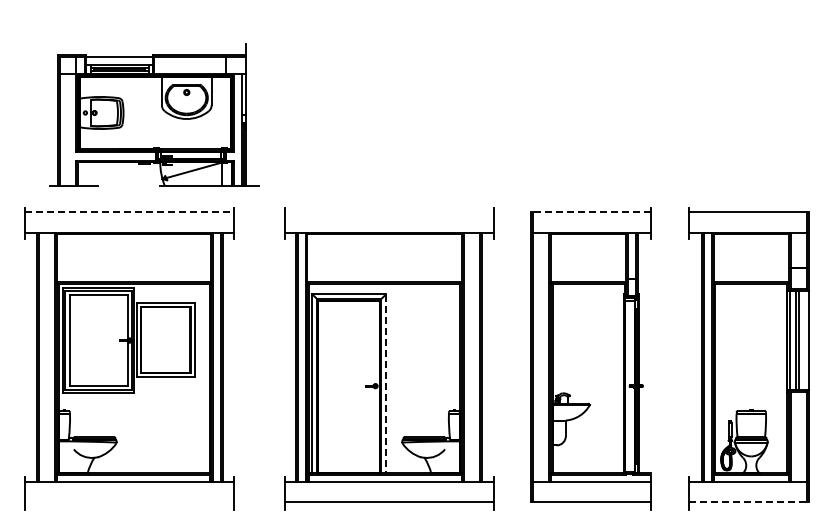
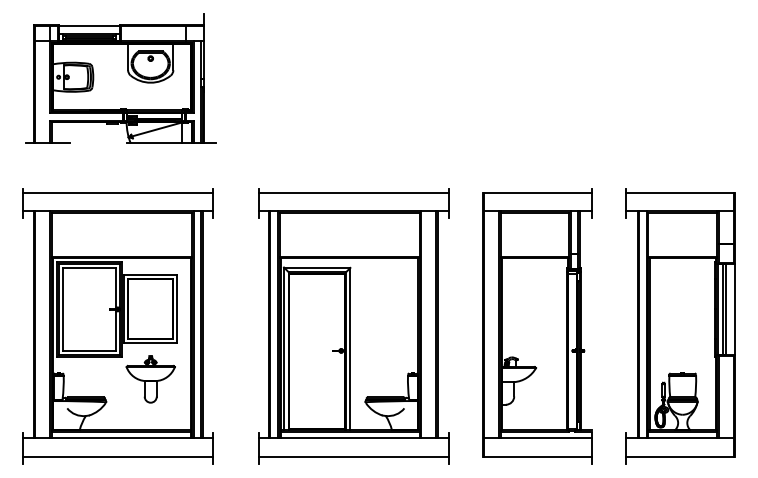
part: (154, 114) -> (121, 78), moved
line: (129, 211) -> (117, 192), dashed -> solid
line: (389, 211) -> (354, 192), added
line: (591, 211) -> (537, 192), dashed -> solid
line: (385, 384) -> (350, 349), dashed -> solid
part: (165, 417) -> (150, 379), added
line: (129, 502) -> (117, 456), added
line: (748, 502) -> (680, 456), dashed -> solid

